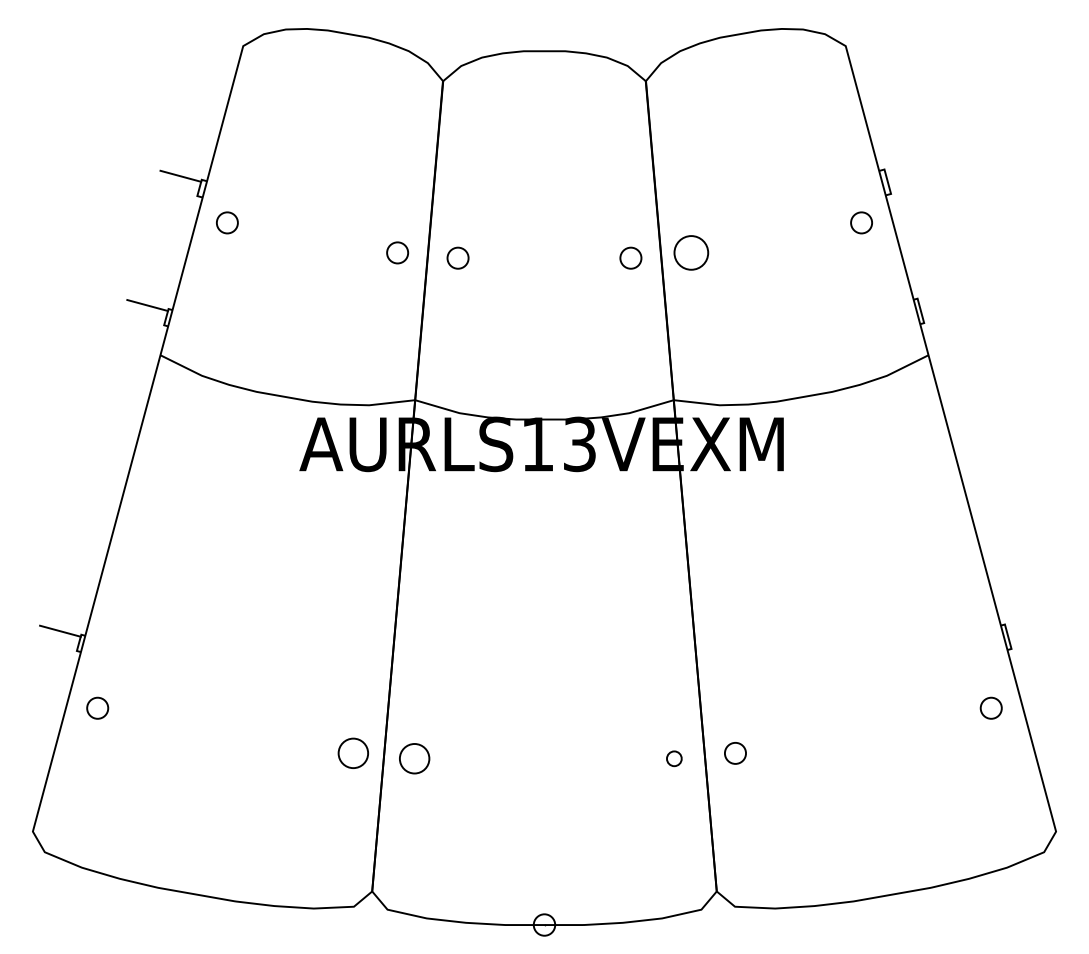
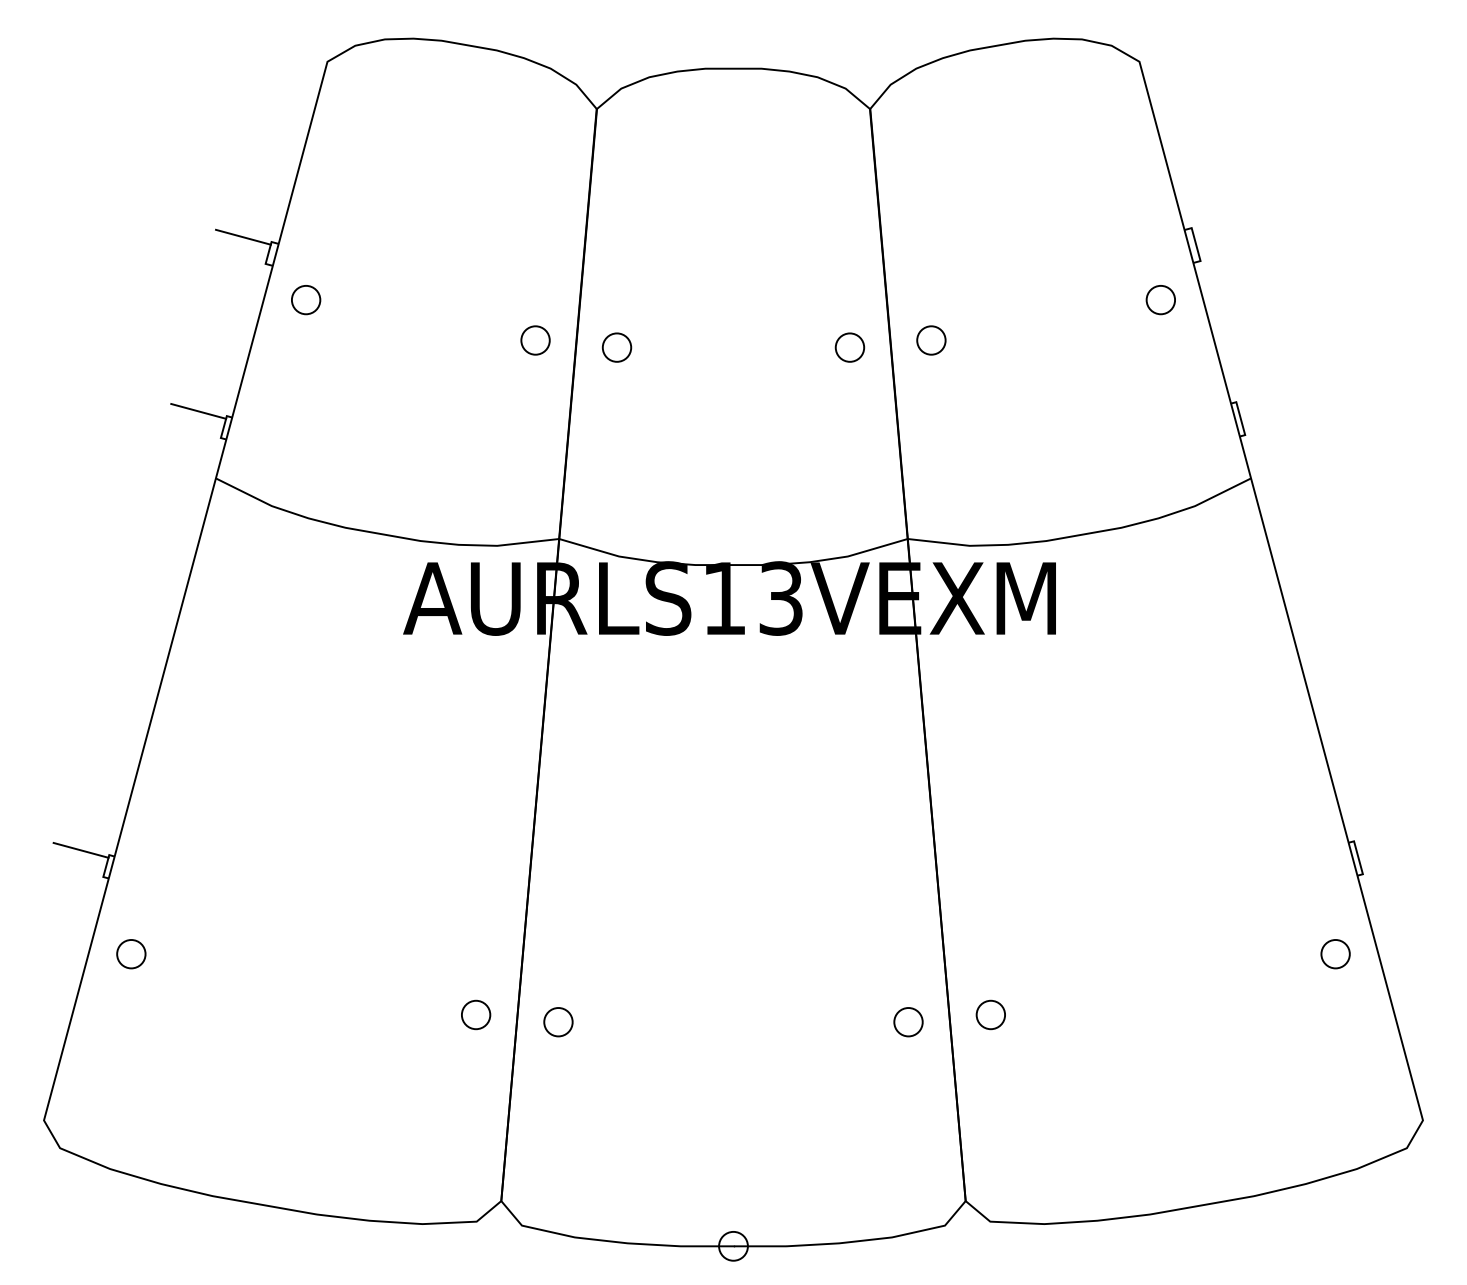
circle: (691, 252) -> (931, 340), size x0.62
circle: (353, 753) -> (476, 1014), size x0.71
circle: (414, 758) -> (558, 1022), size x0.71
circle: (674, 758) -> (908, 1022), size x1.43

